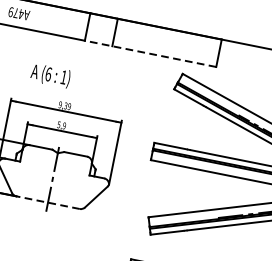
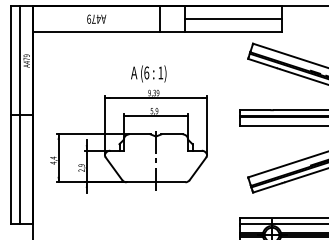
line: (167, 42) -> (233, 18), added
line: (150, 53) -> (220, 31), dashed -> solid
text: (50, 75) -> (148, 73), moved
line: (47, 202) -> (155, 182), dashed -> solid

